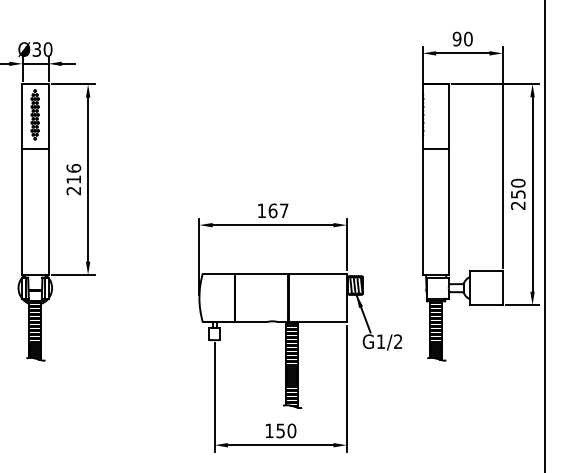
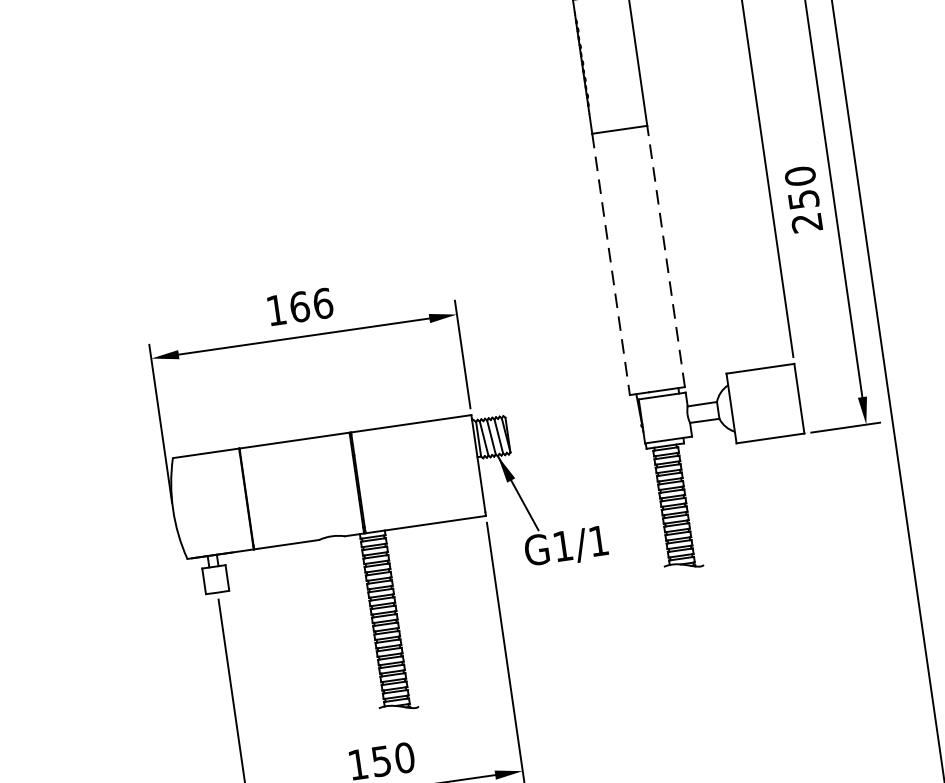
text: (284, 210) -> (323, 302), 167 -> 166
line: (422, 211) -> (610, 263), solid -> dashed
line: (449, 211) -> (666, 255), solid -> dashed
text: (398, 341) -> (599, 540), G1/2 -> G1/1

